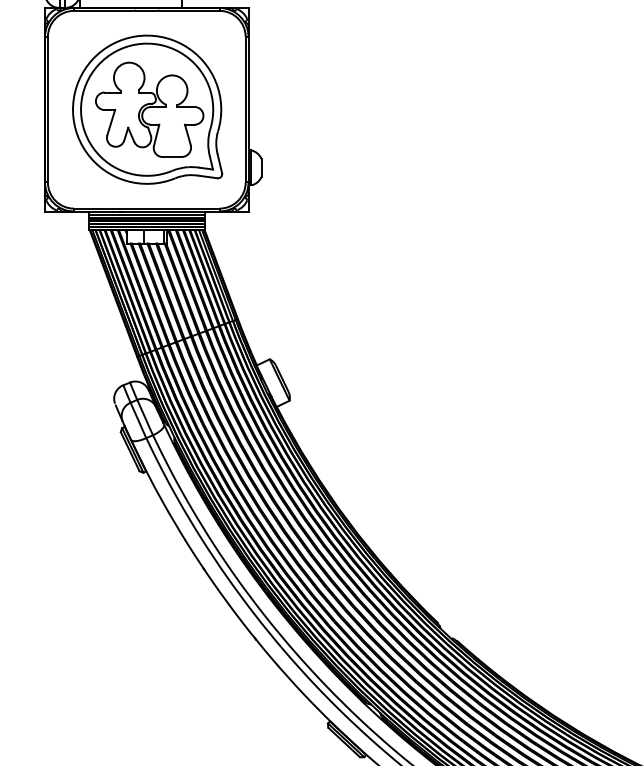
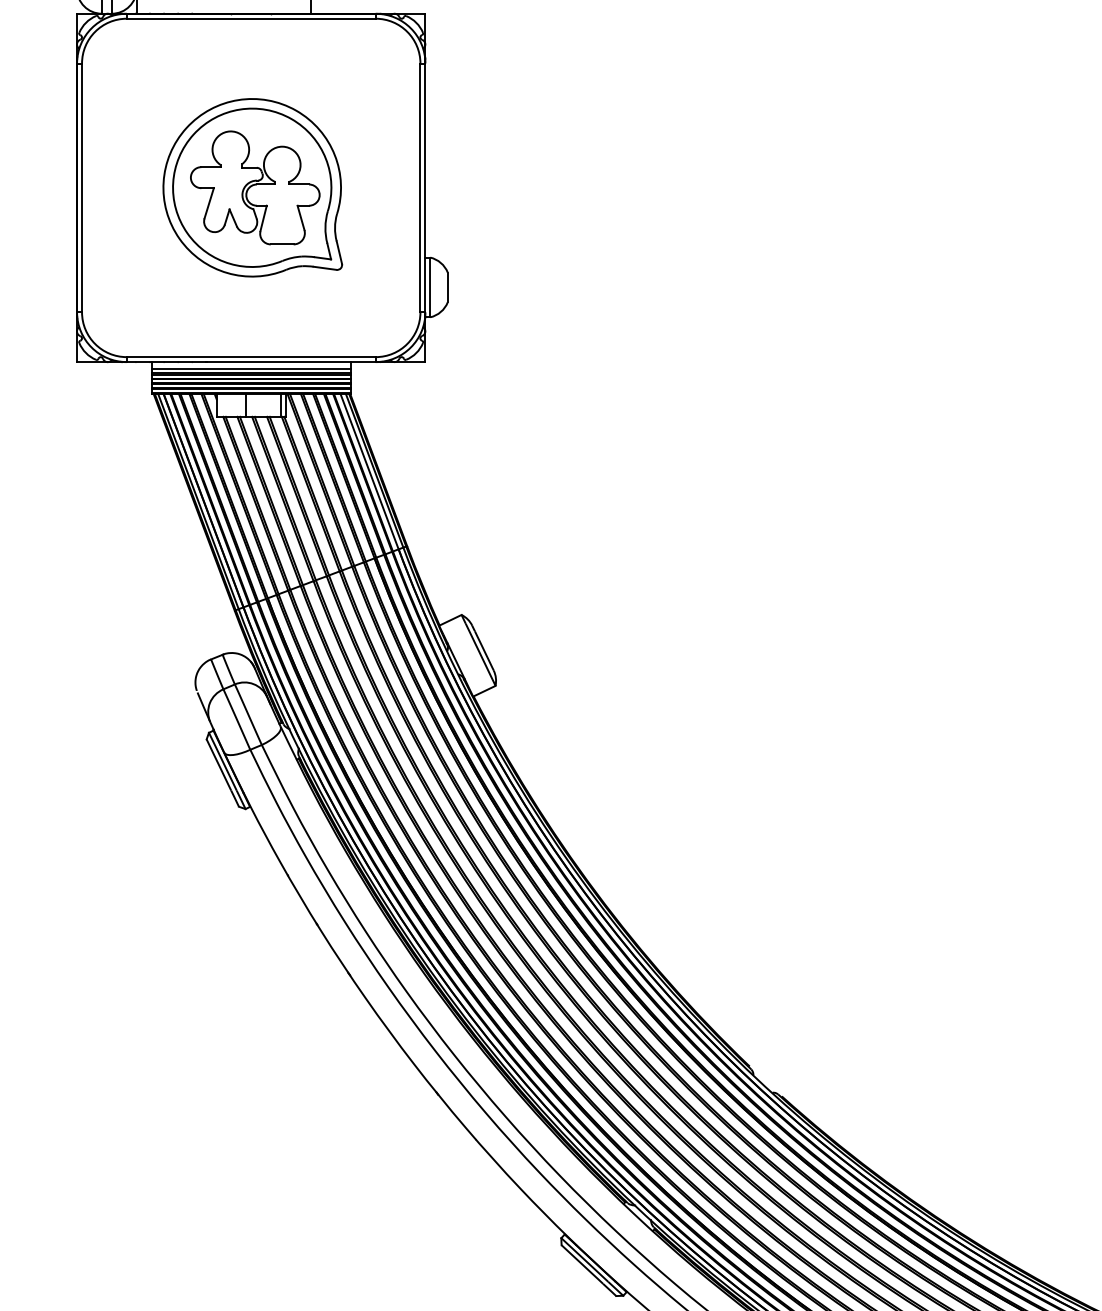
part: (147, 109) -> (252, 187), size x0.7

